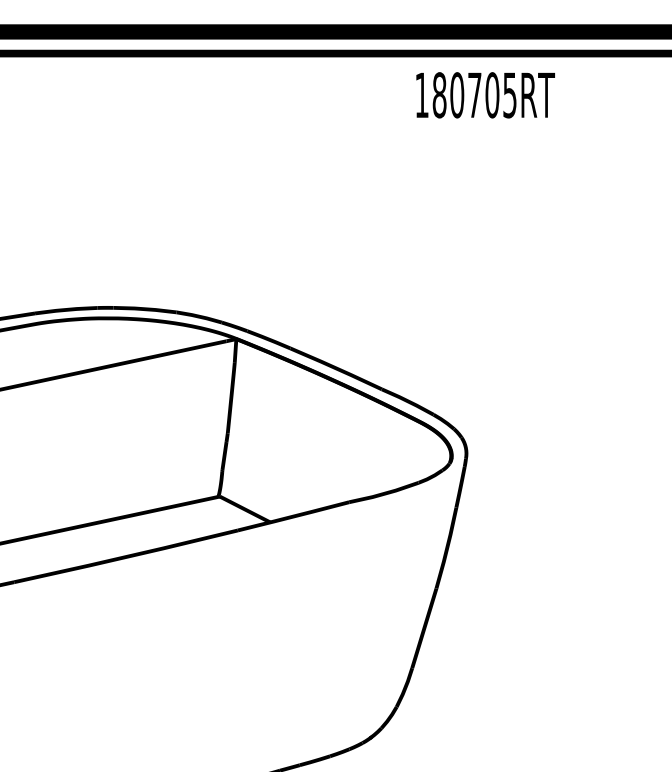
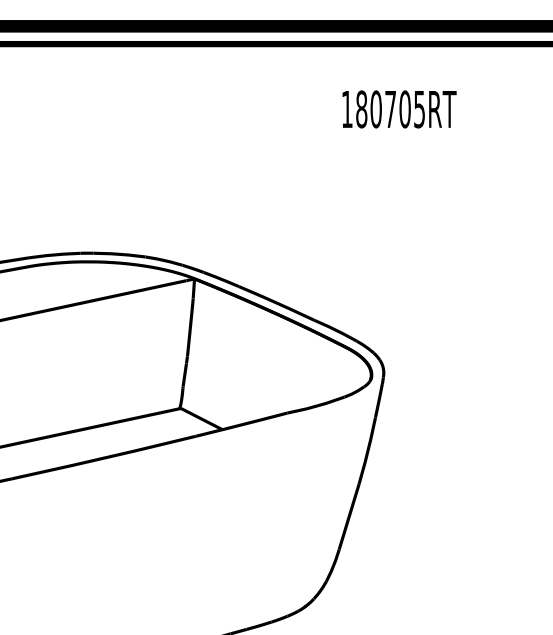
text: (485, 95) -> (399, 109), moved

